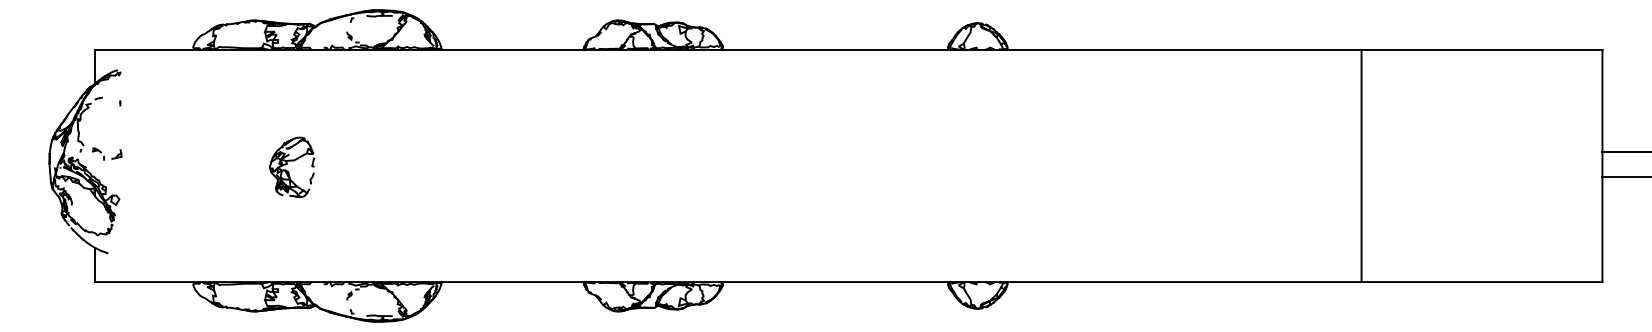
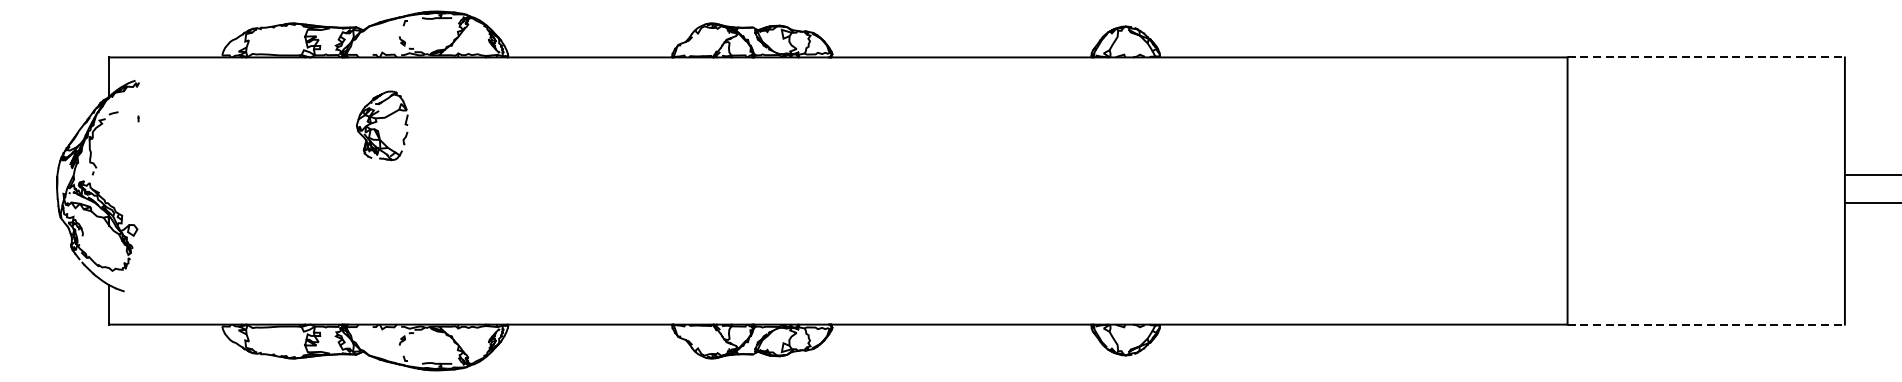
line: (1482, 49) -> (1706, 56), solid -> dashed
part: (106, 153) -> (122, 176), removed
part: (291, 167) -> (381, 125), moved
line: (1482, 282) -> (1706, 325), solid -> dashed

